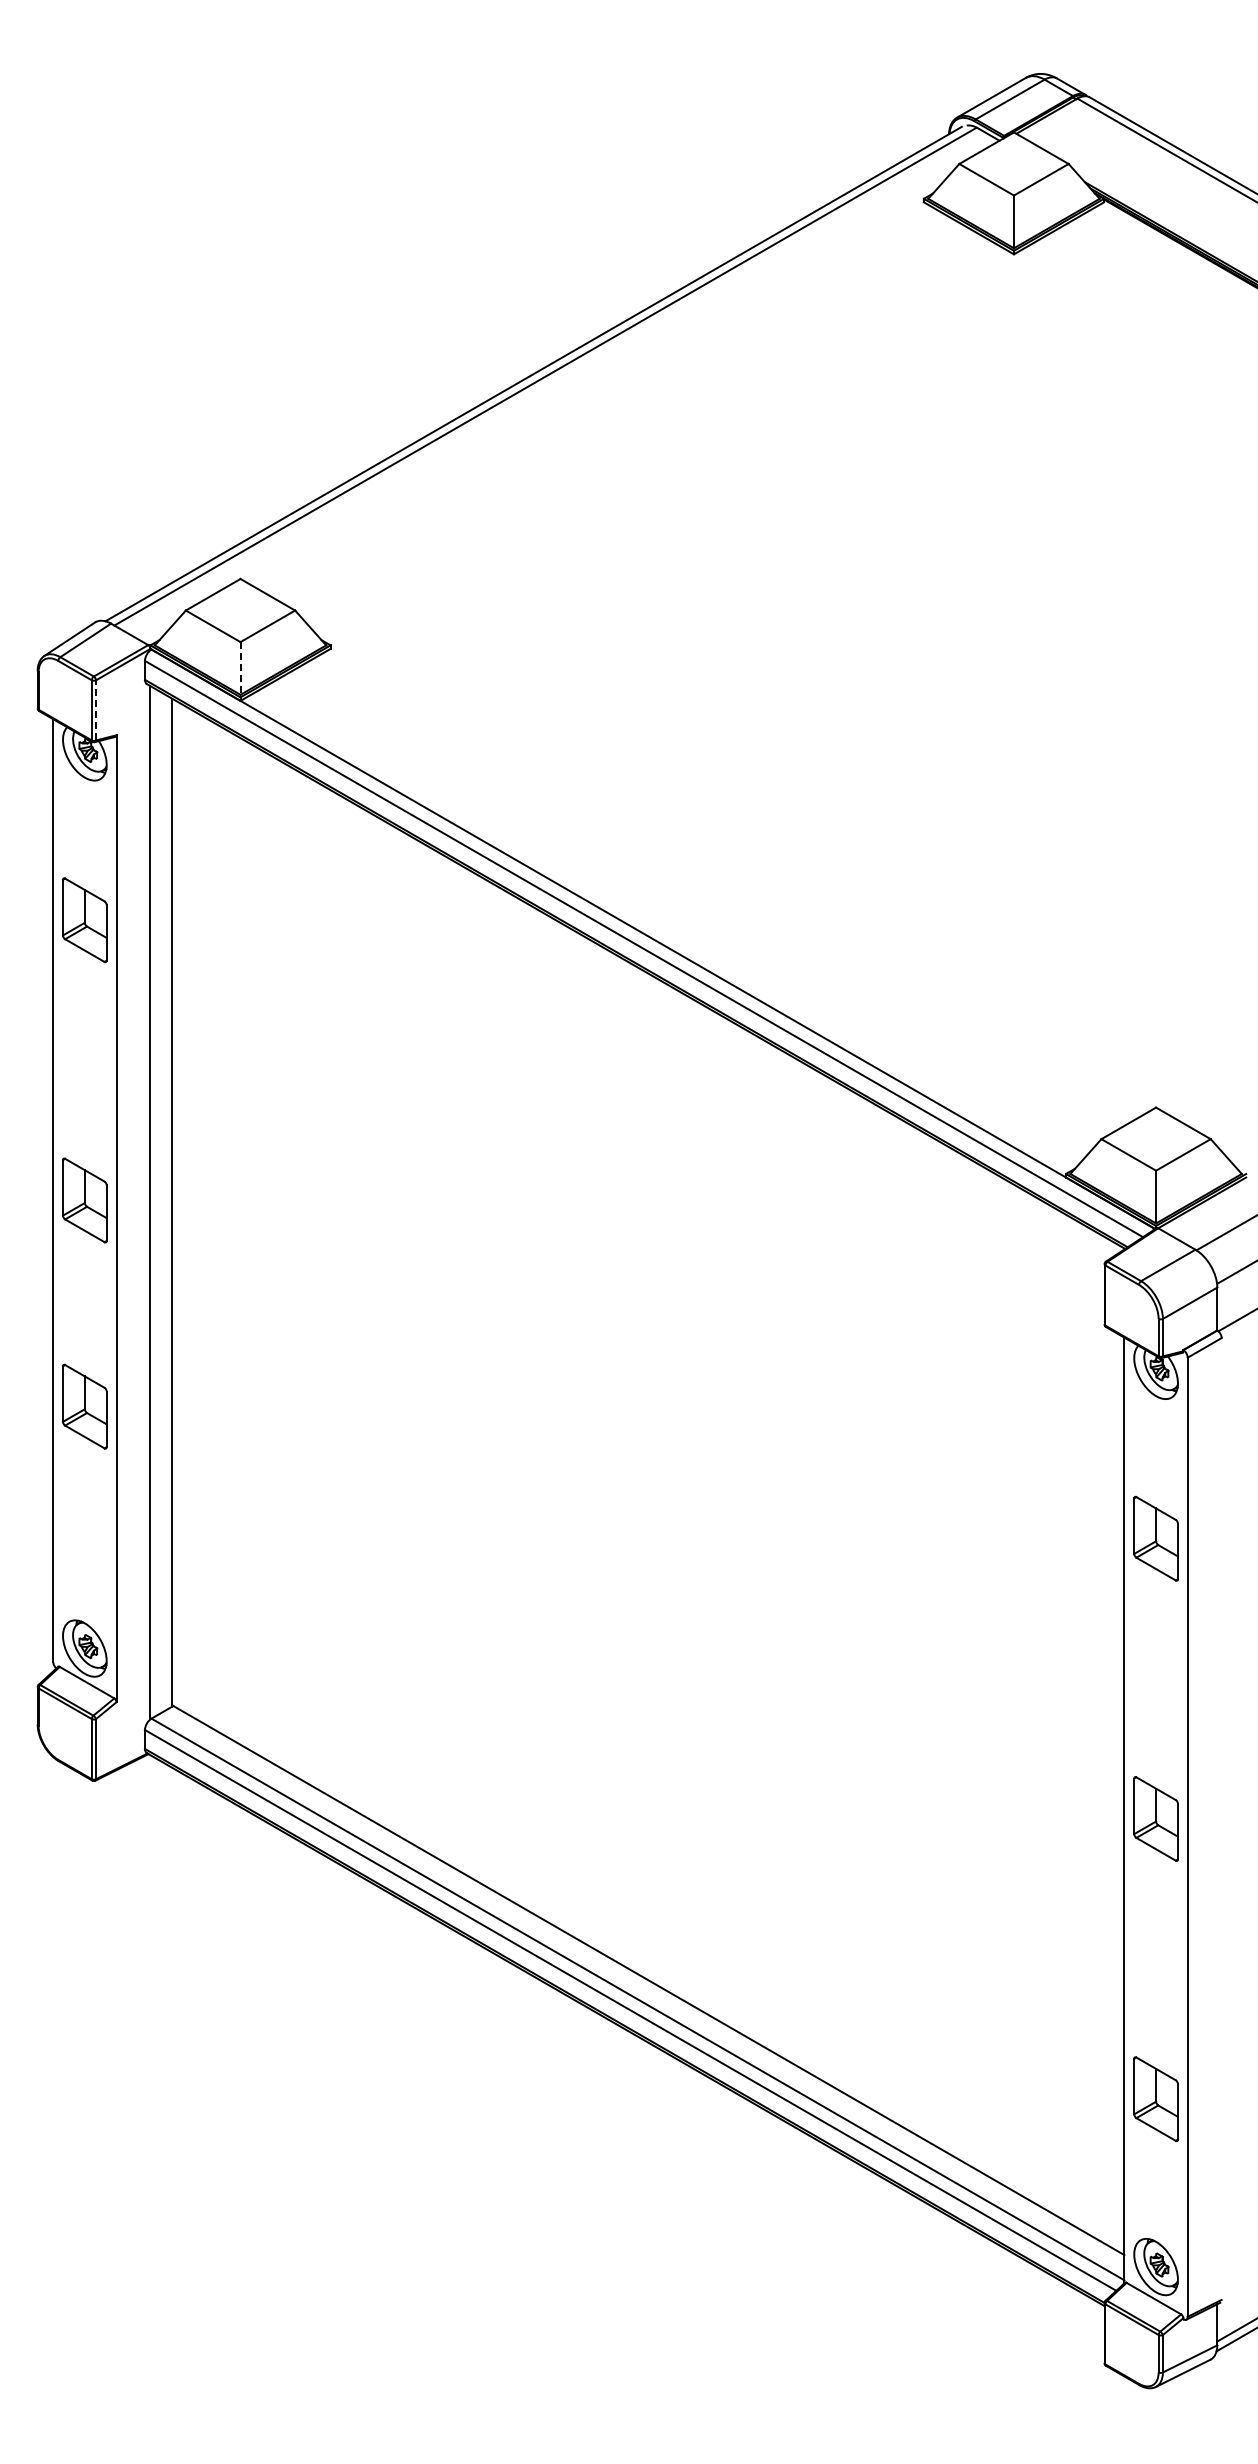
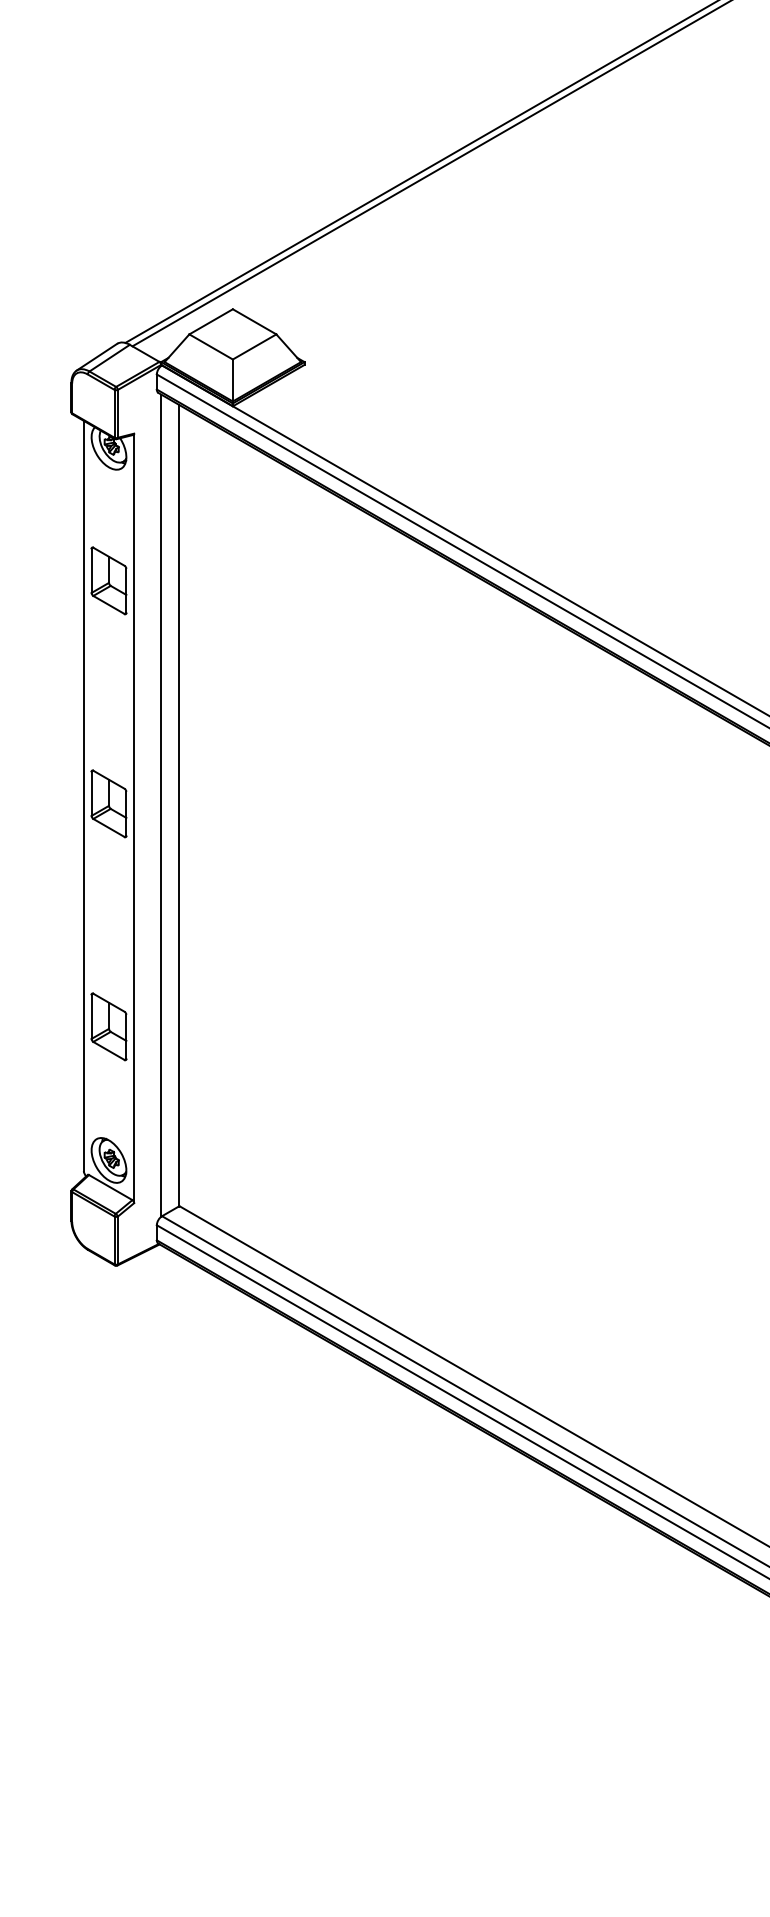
line: (240, 668) -> (232, 380), dashed -> solid
line: (96, 709) -> (118, 413), dashed -> solid
part: (84, 1406) -> (108, 1026), moved

